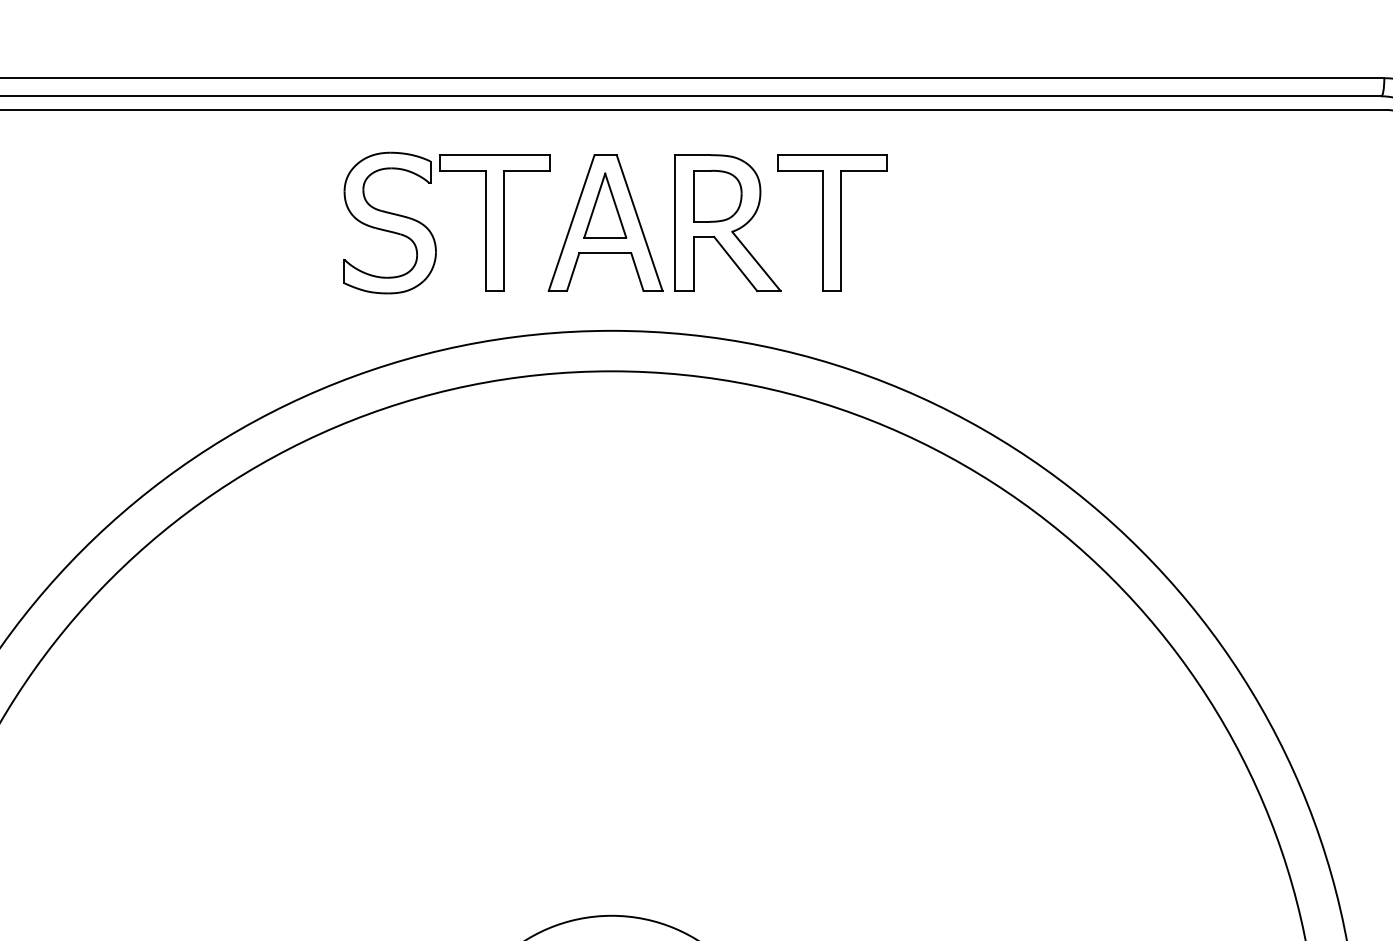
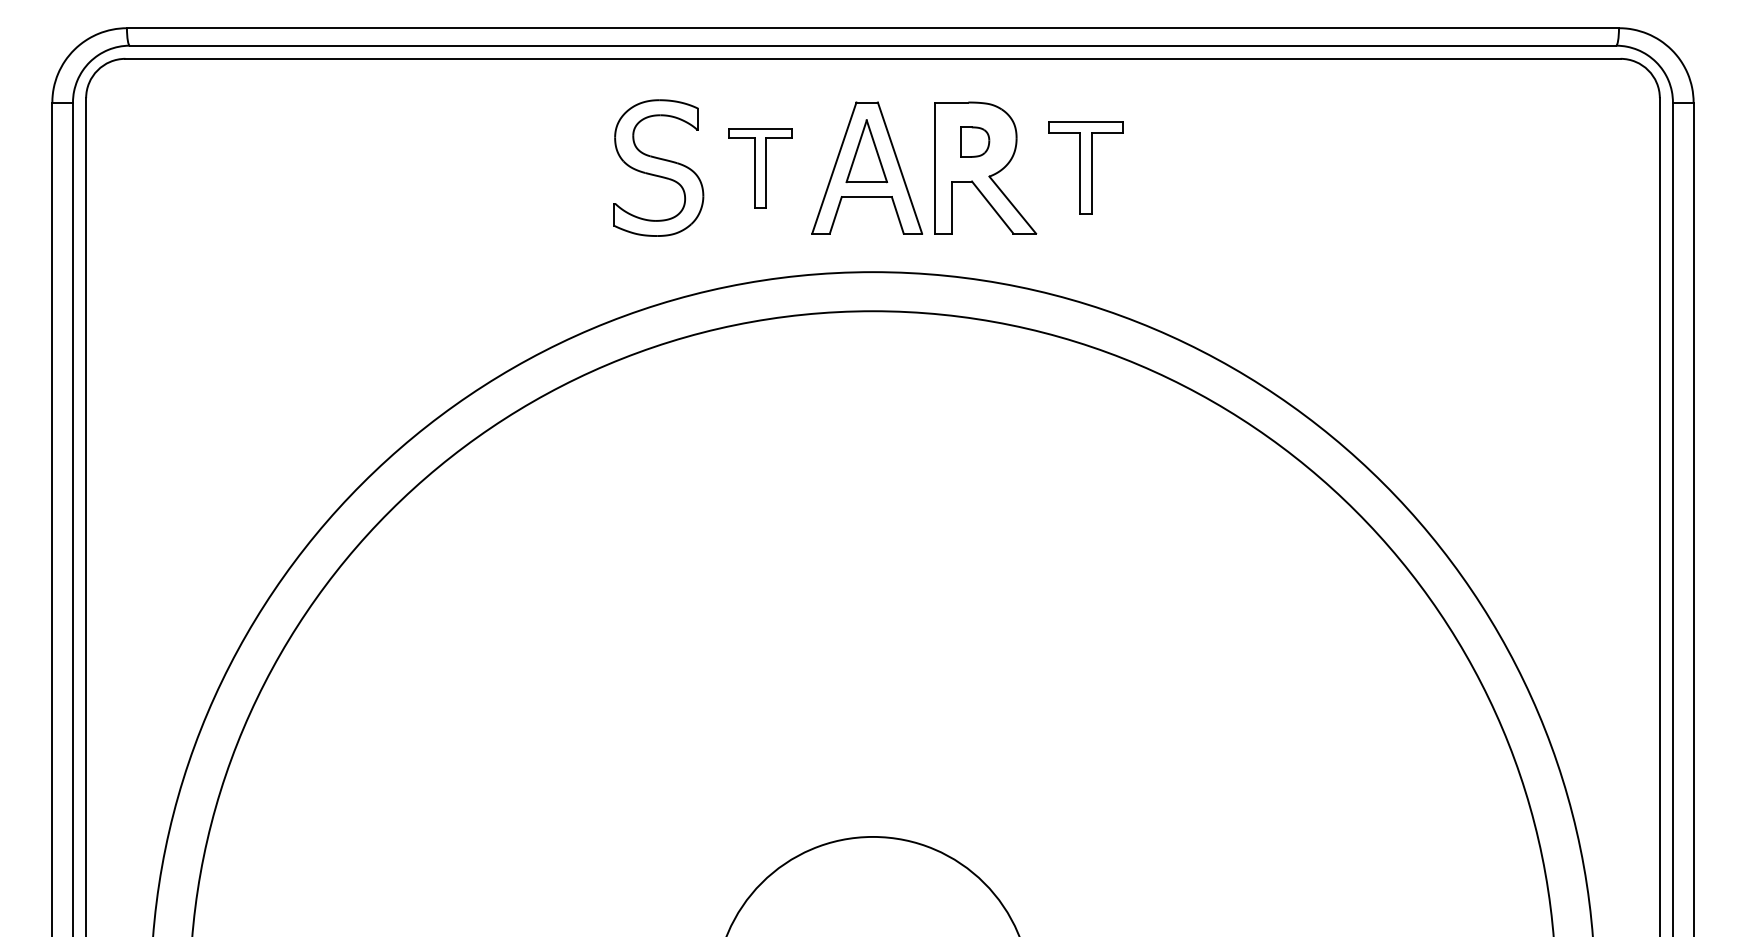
part: (717, 195) -> (975, 141), size x0.6
part: (495, 223) -> (760, 168), size x0.6
part: (831, 223) -> (1085, 168), size x0.7

